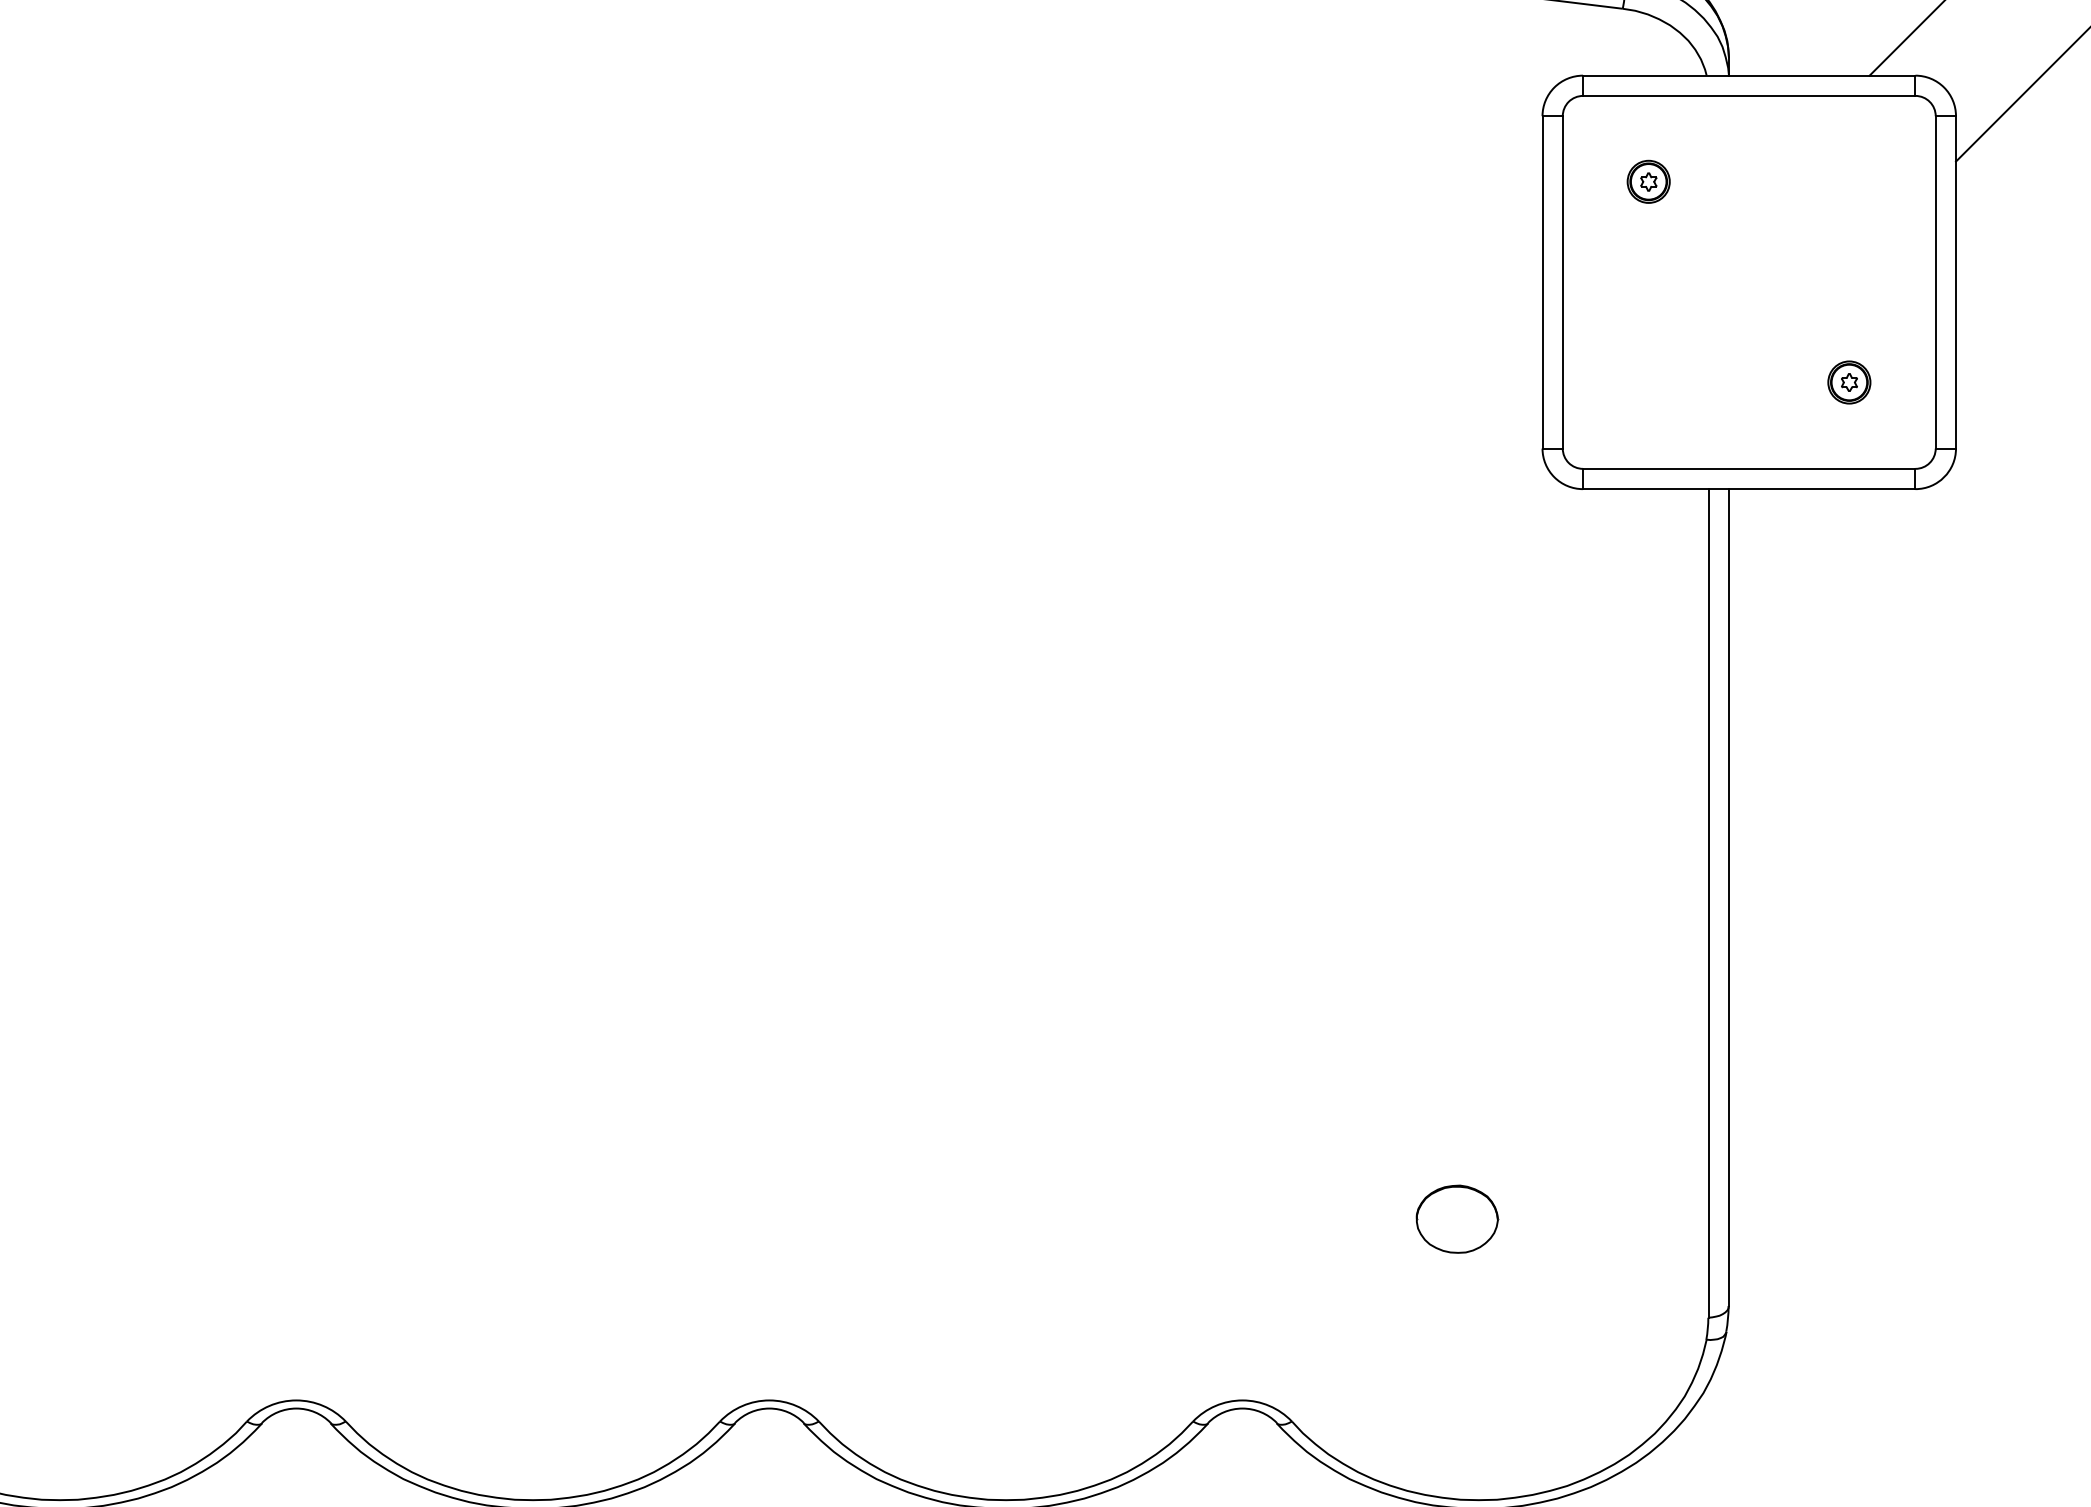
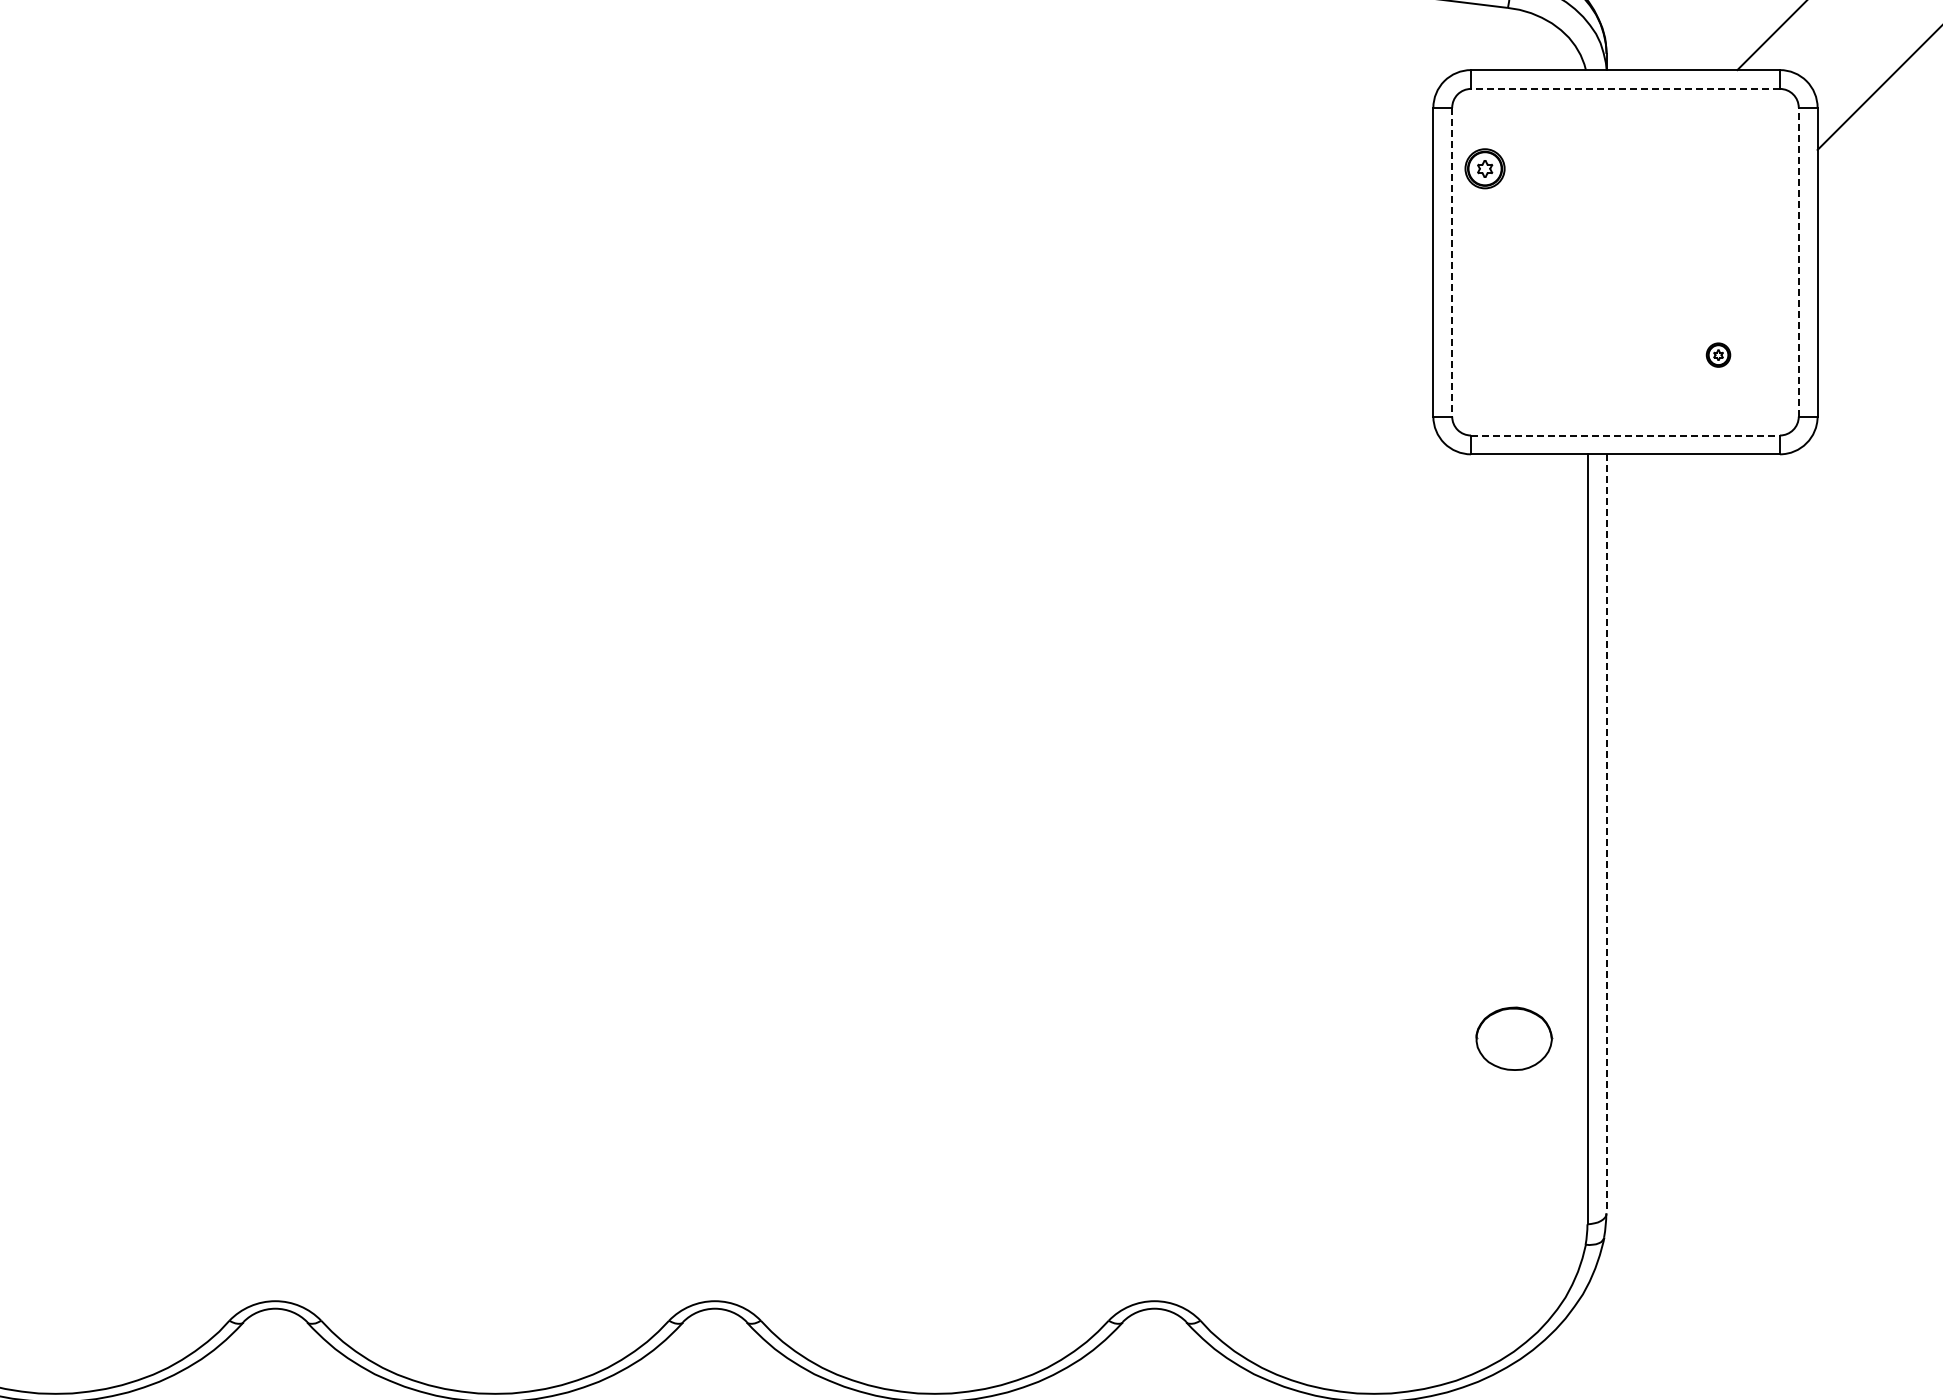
line: (1748, 95) -> (1624, 88), solid -> dashed
part: (1648, 181) -> (1484, 168), moved
line: (1935, 281) -> (1798, 261), solid -> dashed
line: (1563, 282) -> (1452, 262), solid -> dashed
part: (1849, 381) -> (1718, 354), size x0.6
line: (1749, 468) -> (1625, 435), solid -> dashed
line: (1728, 897) -> (1606, 833), solid -> dashed
part: (1457, 1218) -> (1514, 1038), moved

